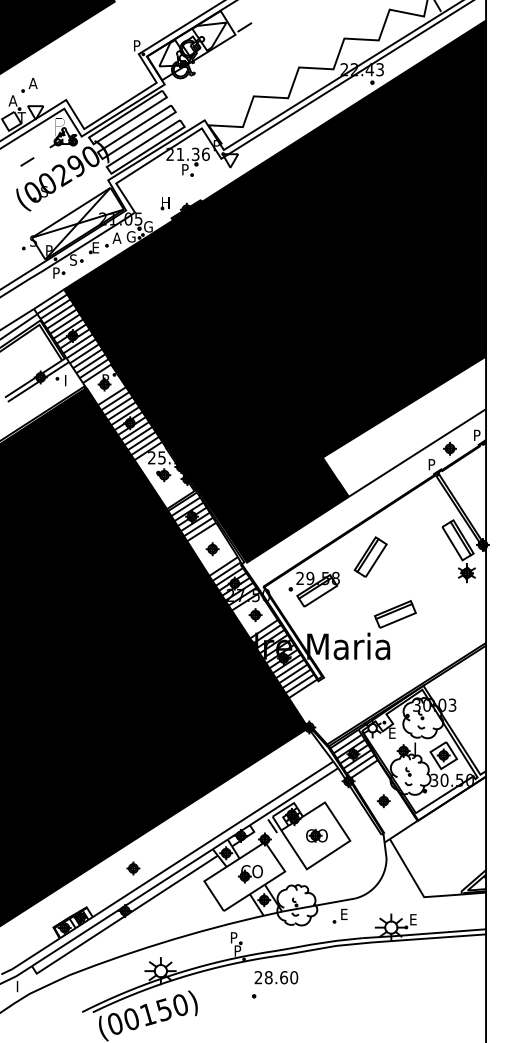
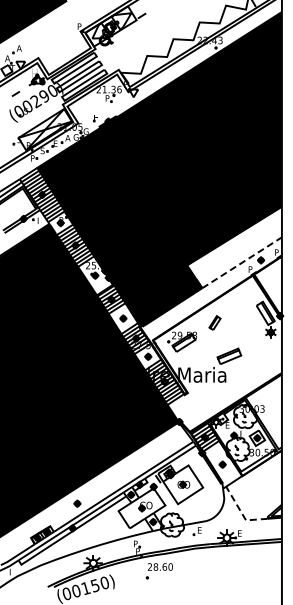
line: (418, 452) -> (242, 262), solid -> dashed
part: (369, 555) -> (214, 322), size x0.6
line: (416, 883) -> (241, 512), solid -> dashed

